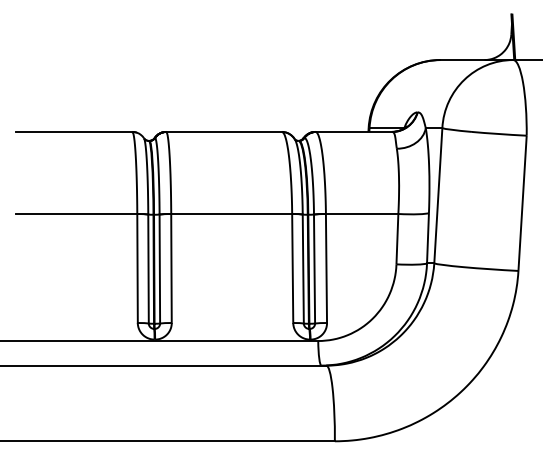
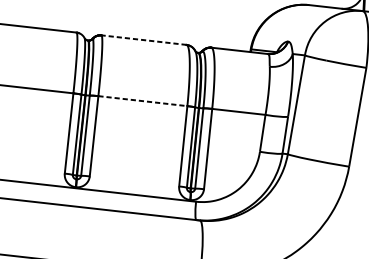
line: (224, 131) -> (144, 39), solid -> dashed
line: (232, 213) -> (143, 100), solid -> dashed

